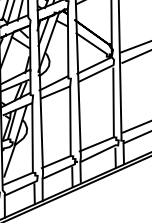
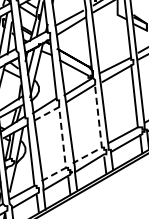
line: (70, 121) -> (62, 137), solid -> dashed
line: (113, 122) -> (100, 134), solid -> dashed

